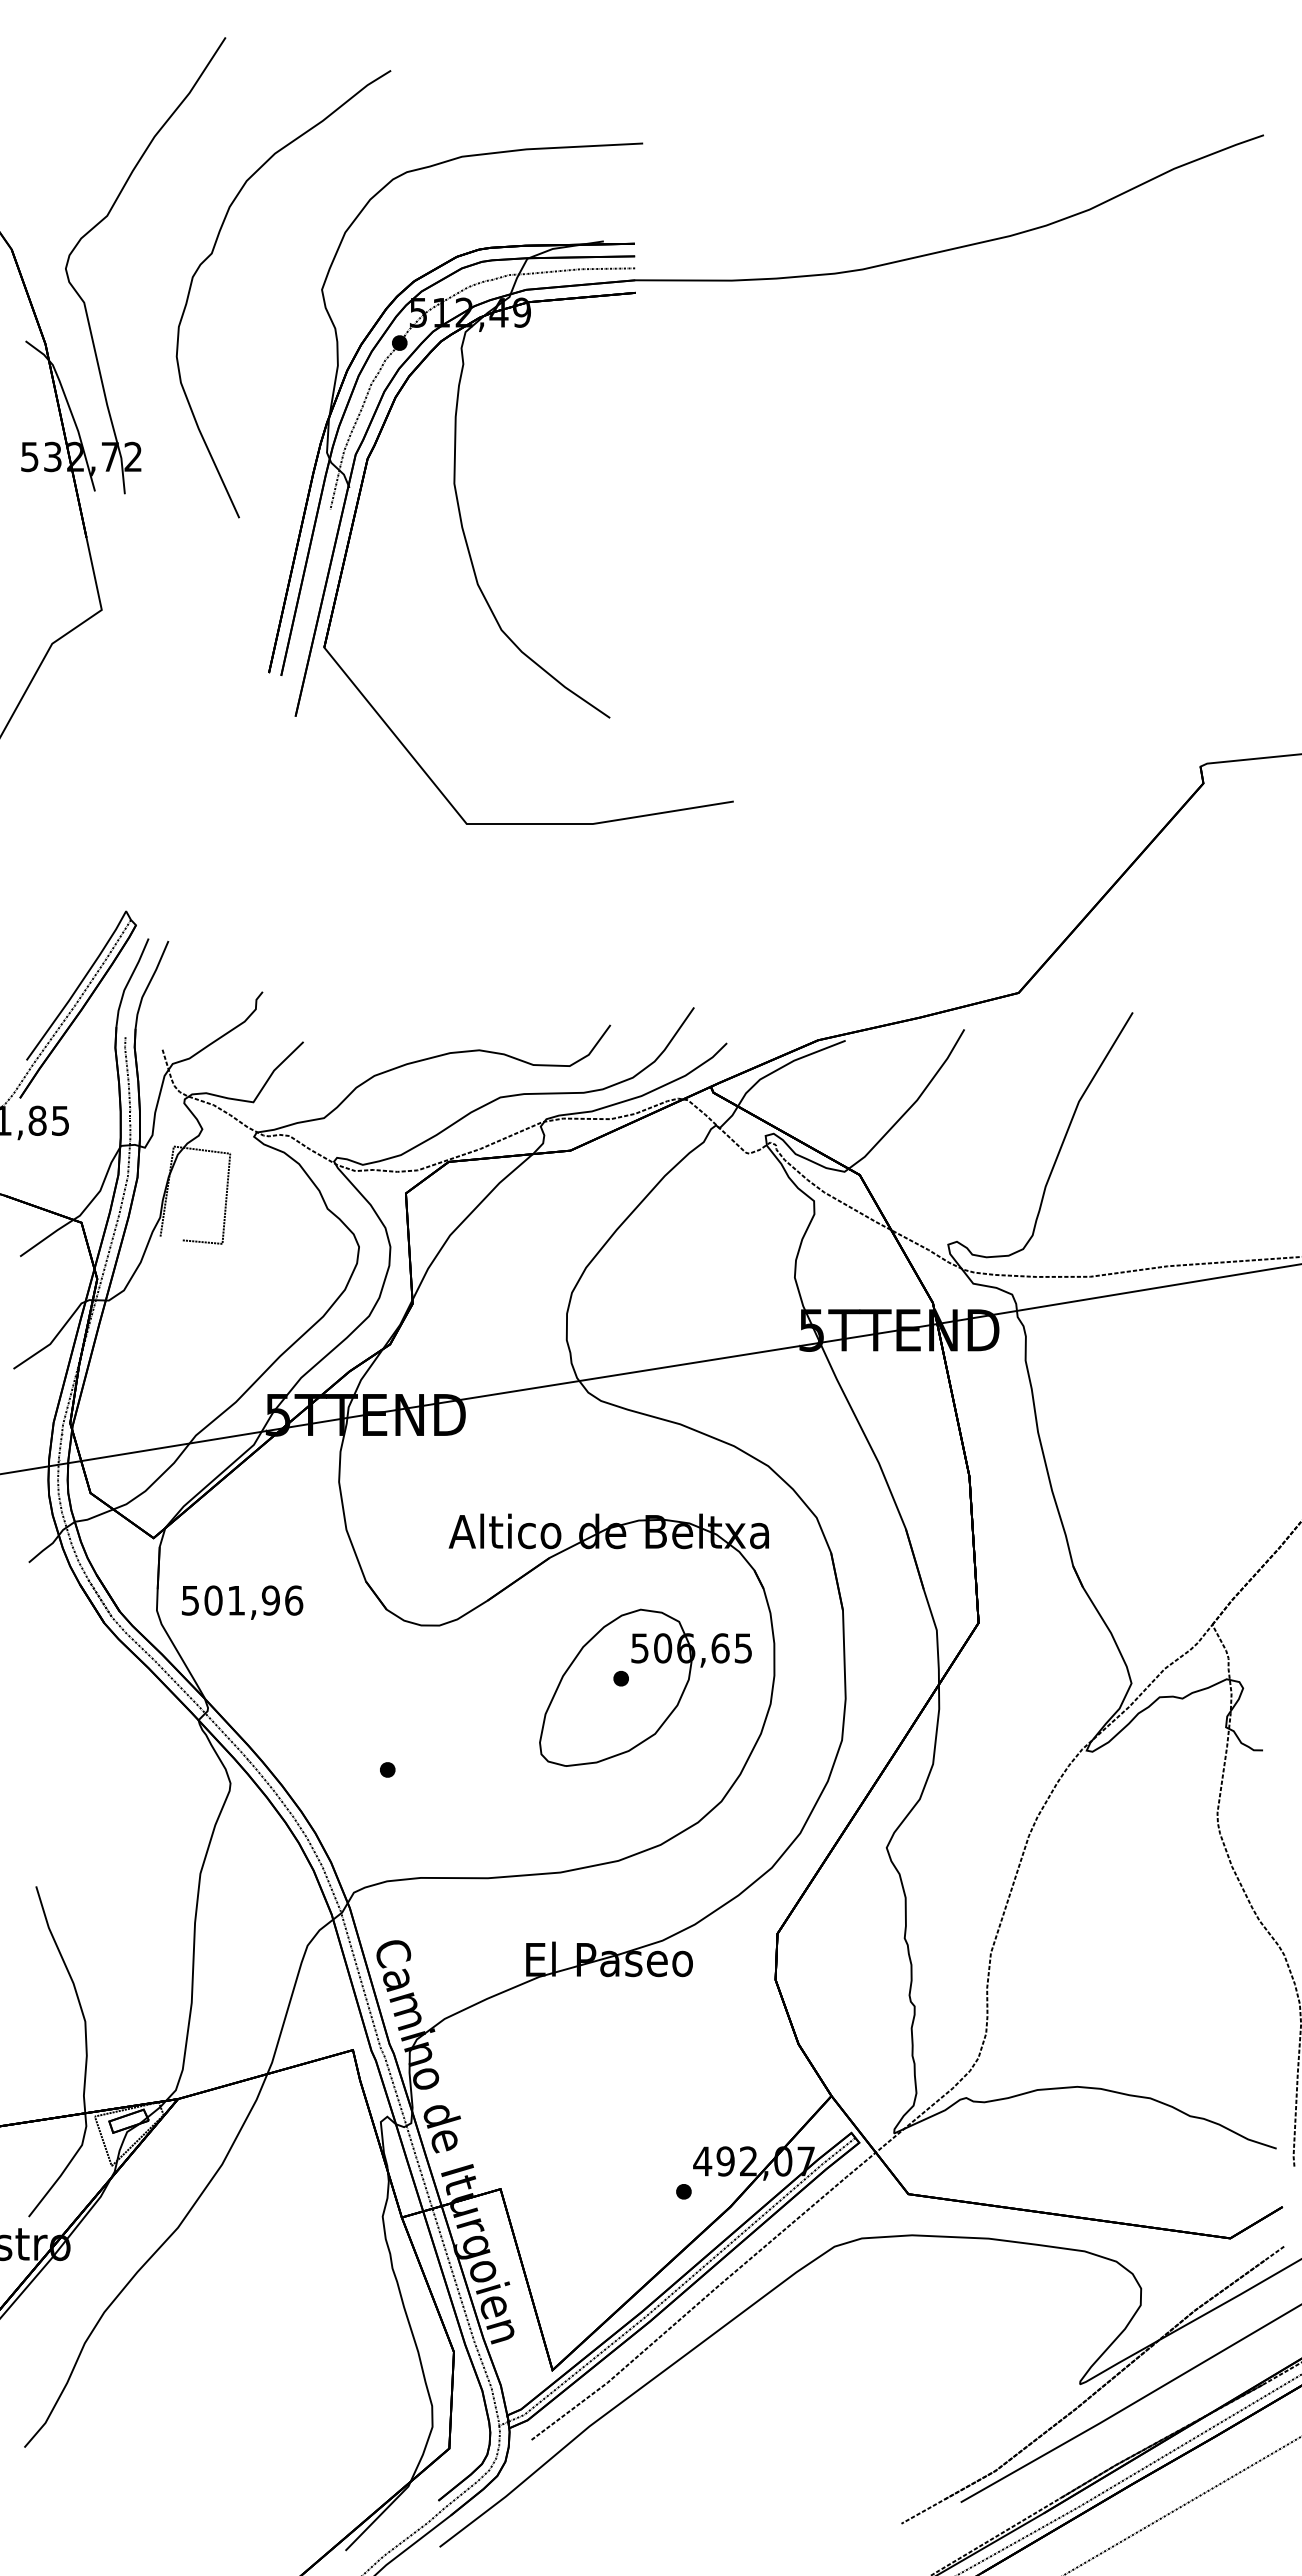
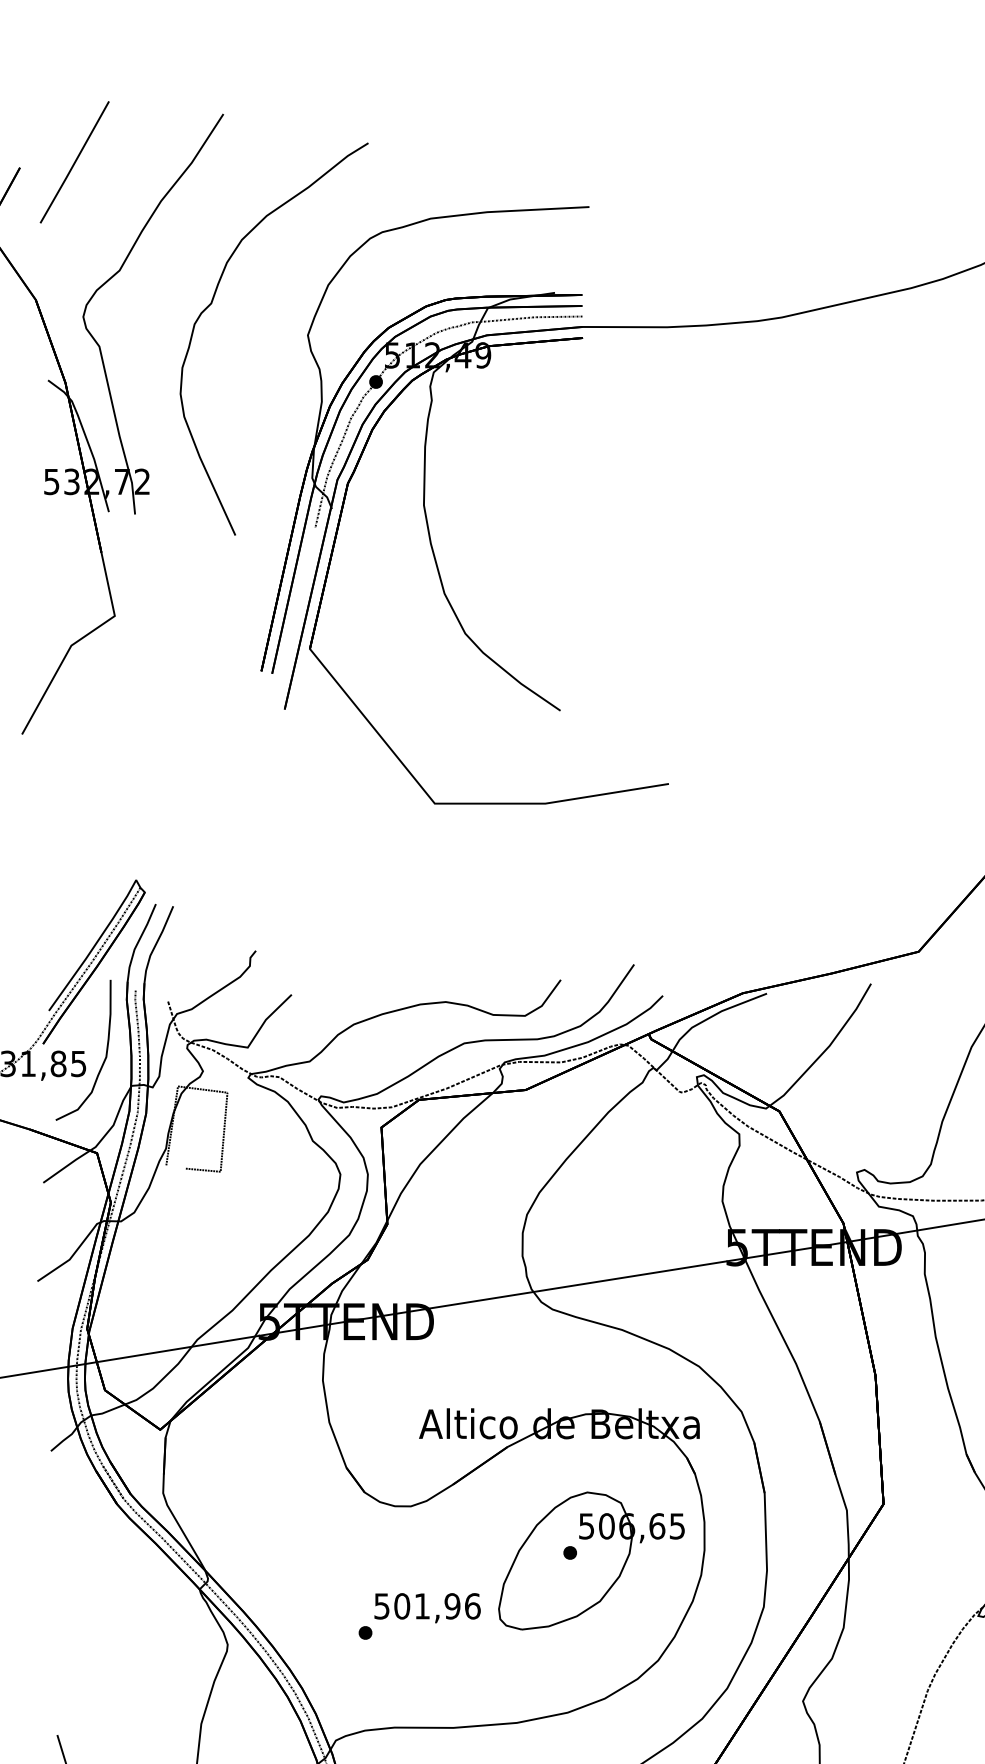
line: (55, 92) -> (74, 162), added
part: (91, 1107) -> (105, 1052), added
text: (242, 1602) -> (427, 1608), moved

